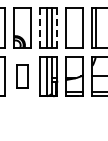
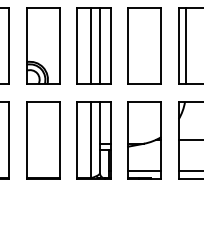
line: (40, 27) -> (78, 45), dashed -> solid
line: (57, 27) -> (110, 45), dashed -> solid
part: (22, 76) -> (43, 139), size x1.67

